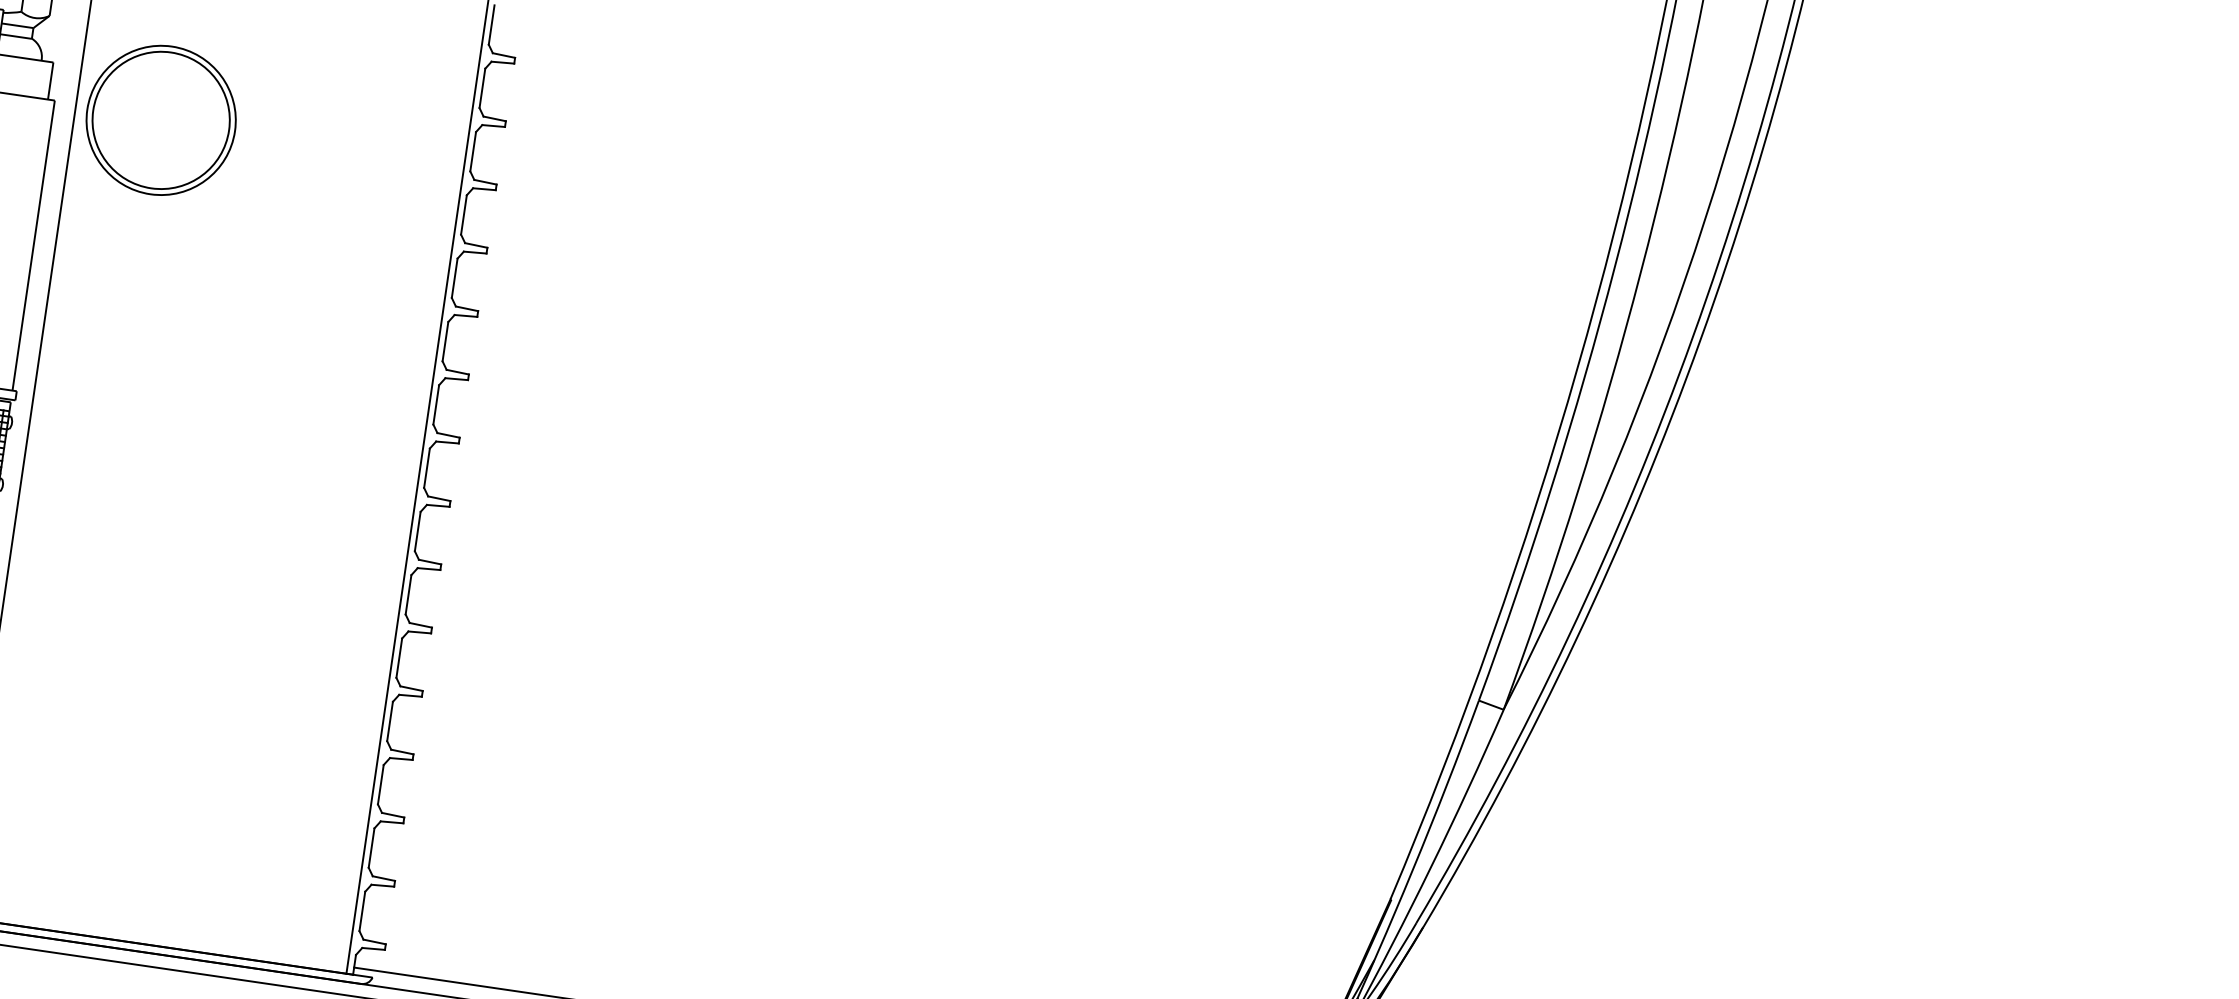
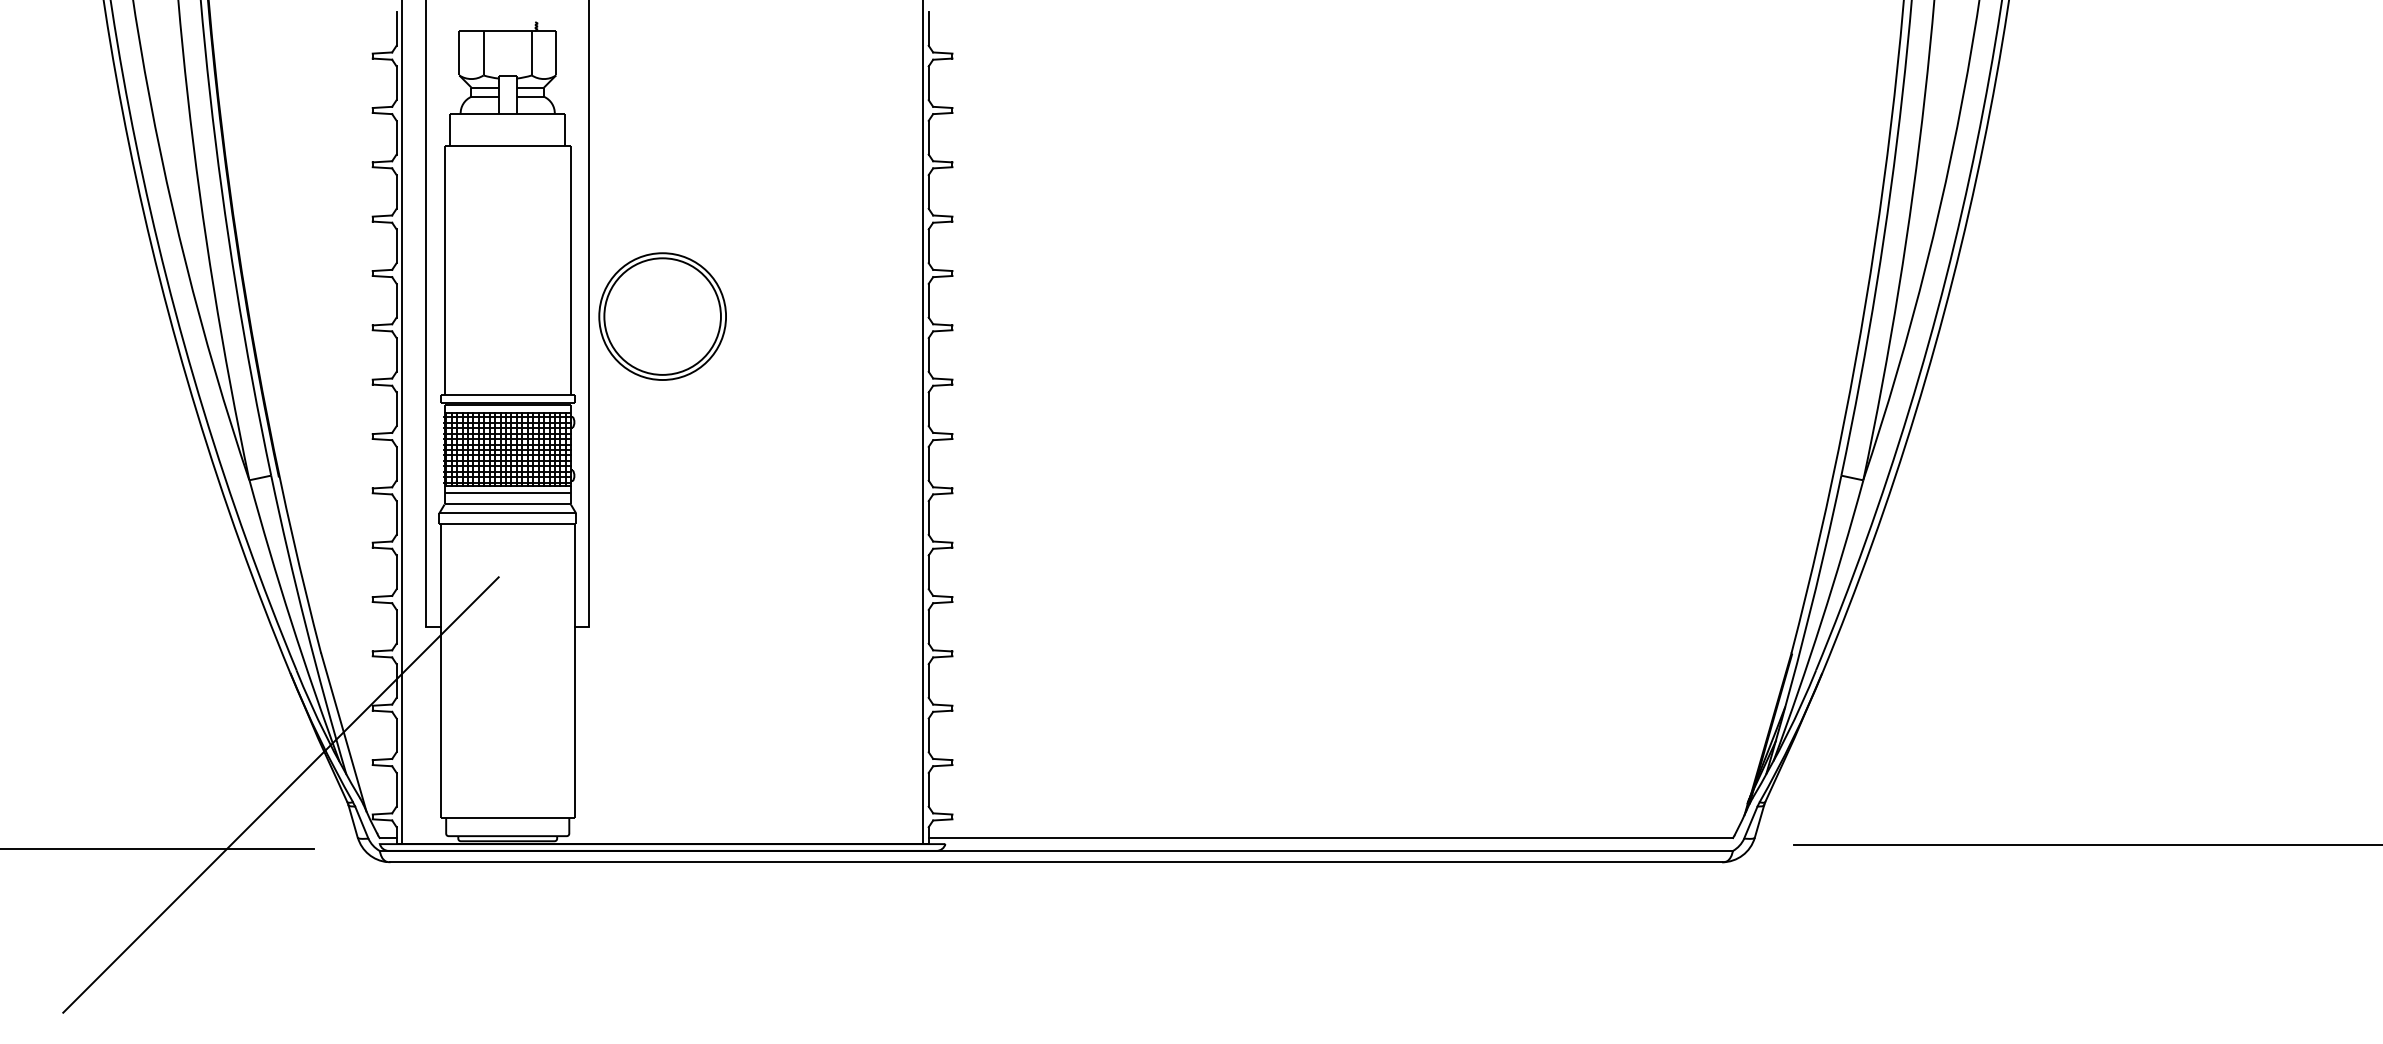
part: (161, 120) -> (662, 316), moved

